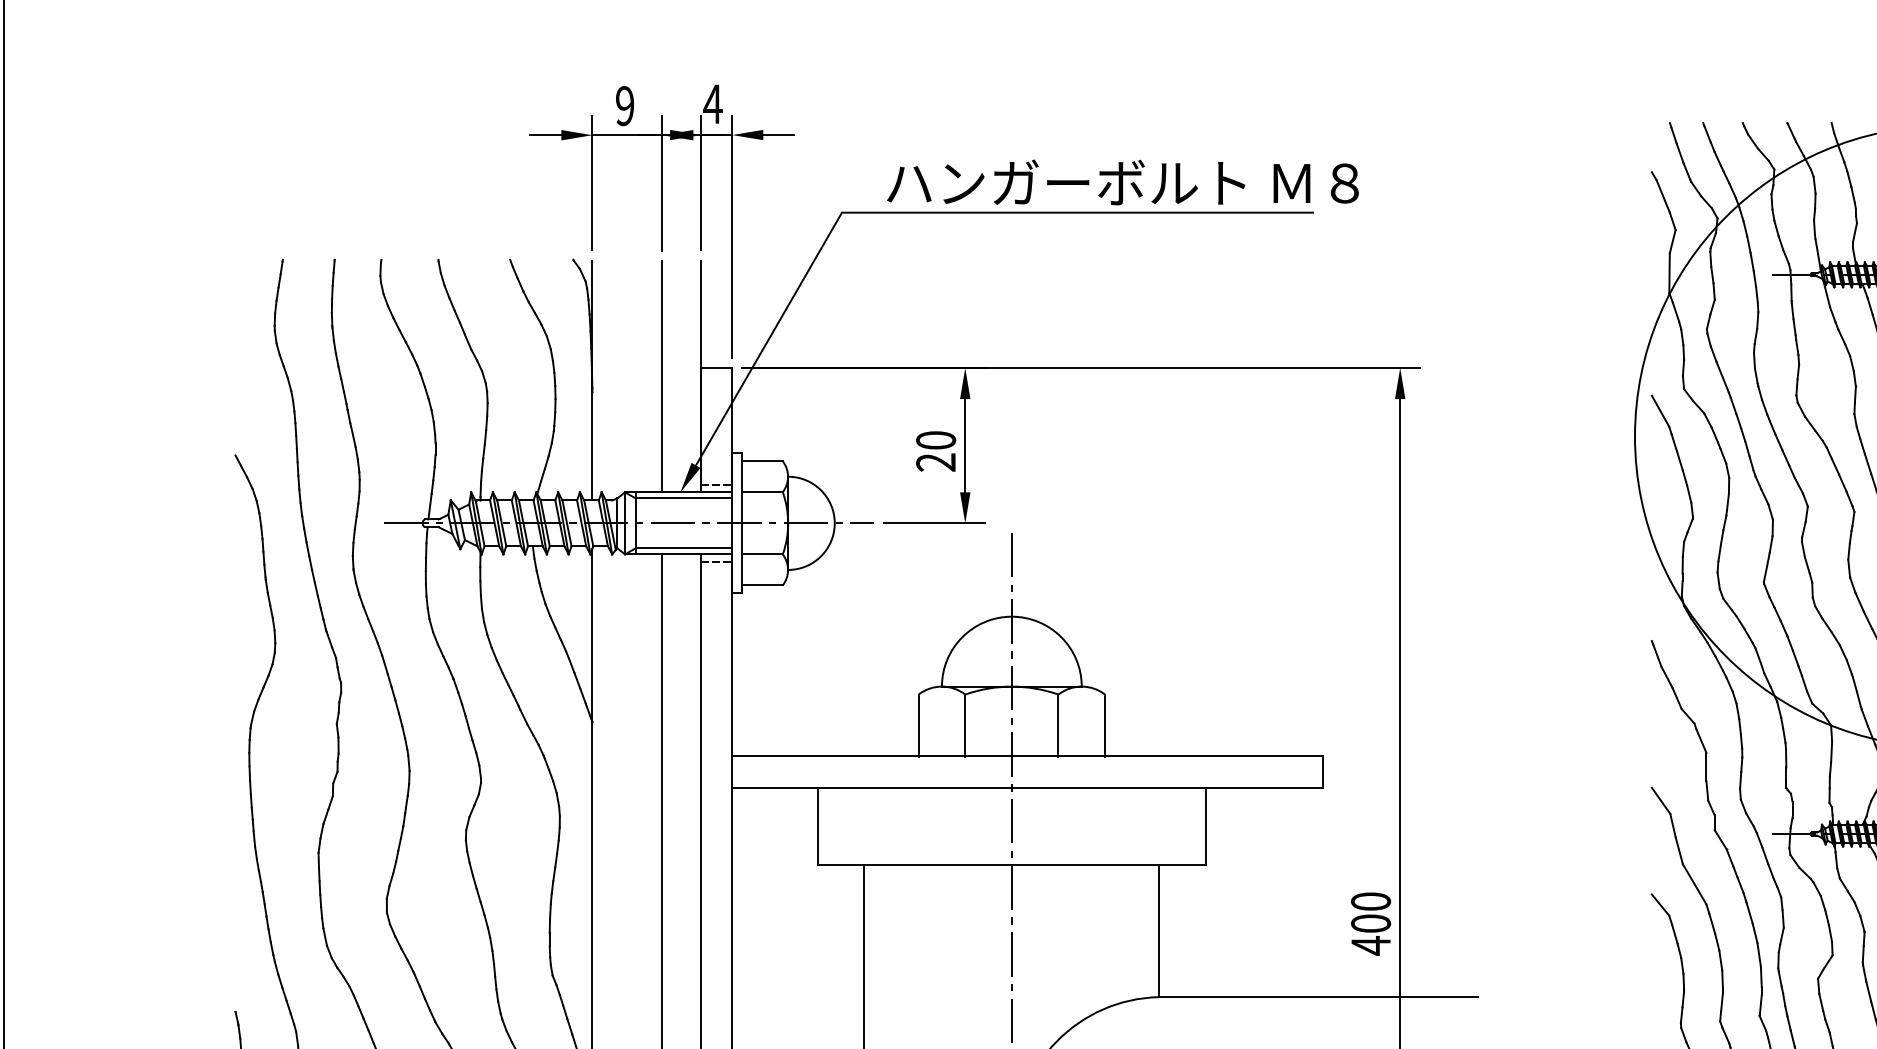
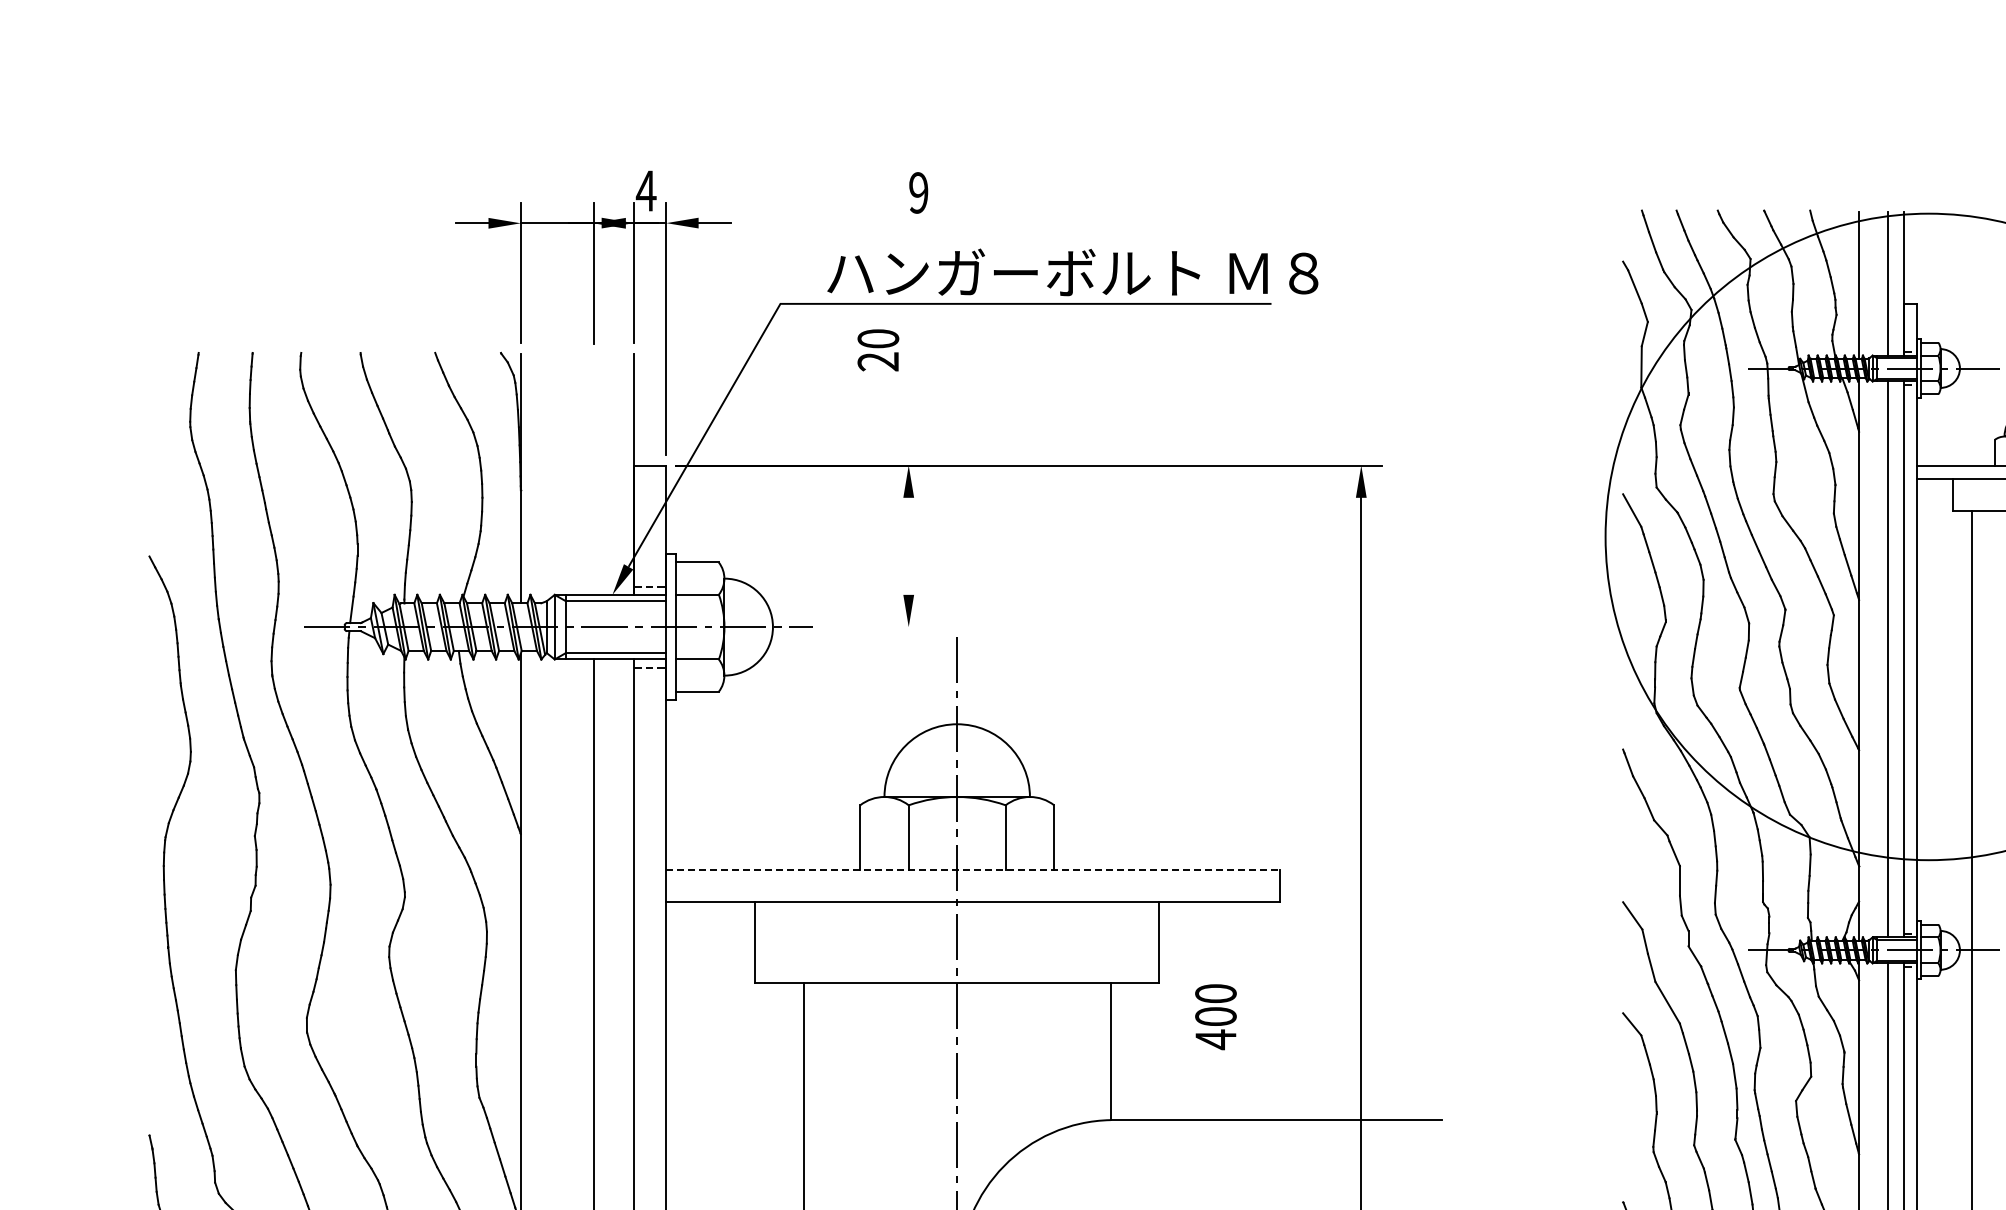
text: (624, 105) -> (918, 192), moved
line: (662, 375) -> (593, 473), removed
line: (965, 444) -> (908, 545), removed
text: (936, 451) -> (878, 350), moved
line: (934, 523) -> (876, 627), removed
line: (1027, 756) -> (973, 869), solid -> dashed
text: (1370, 924) -> (1215, 1017), moved

